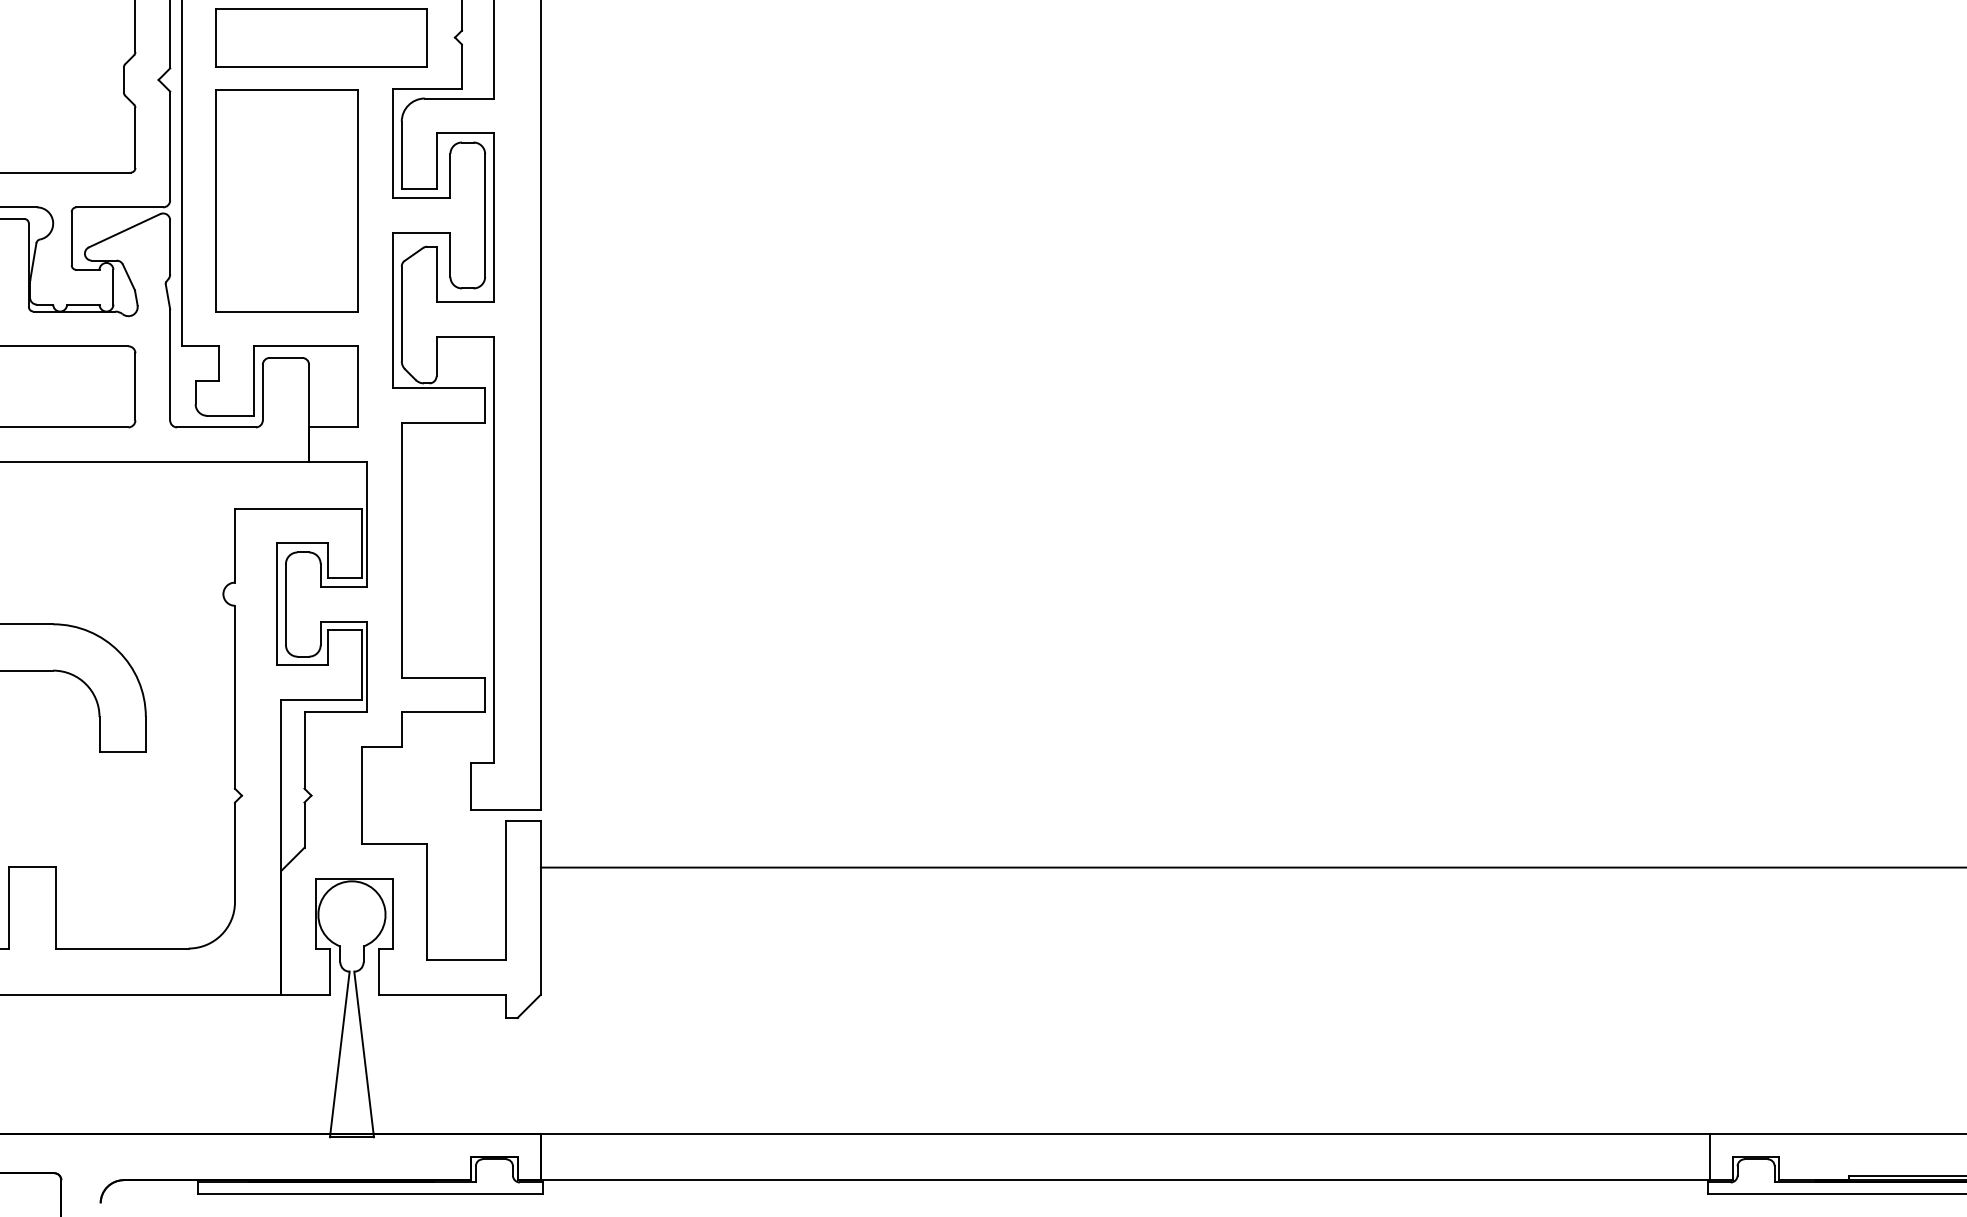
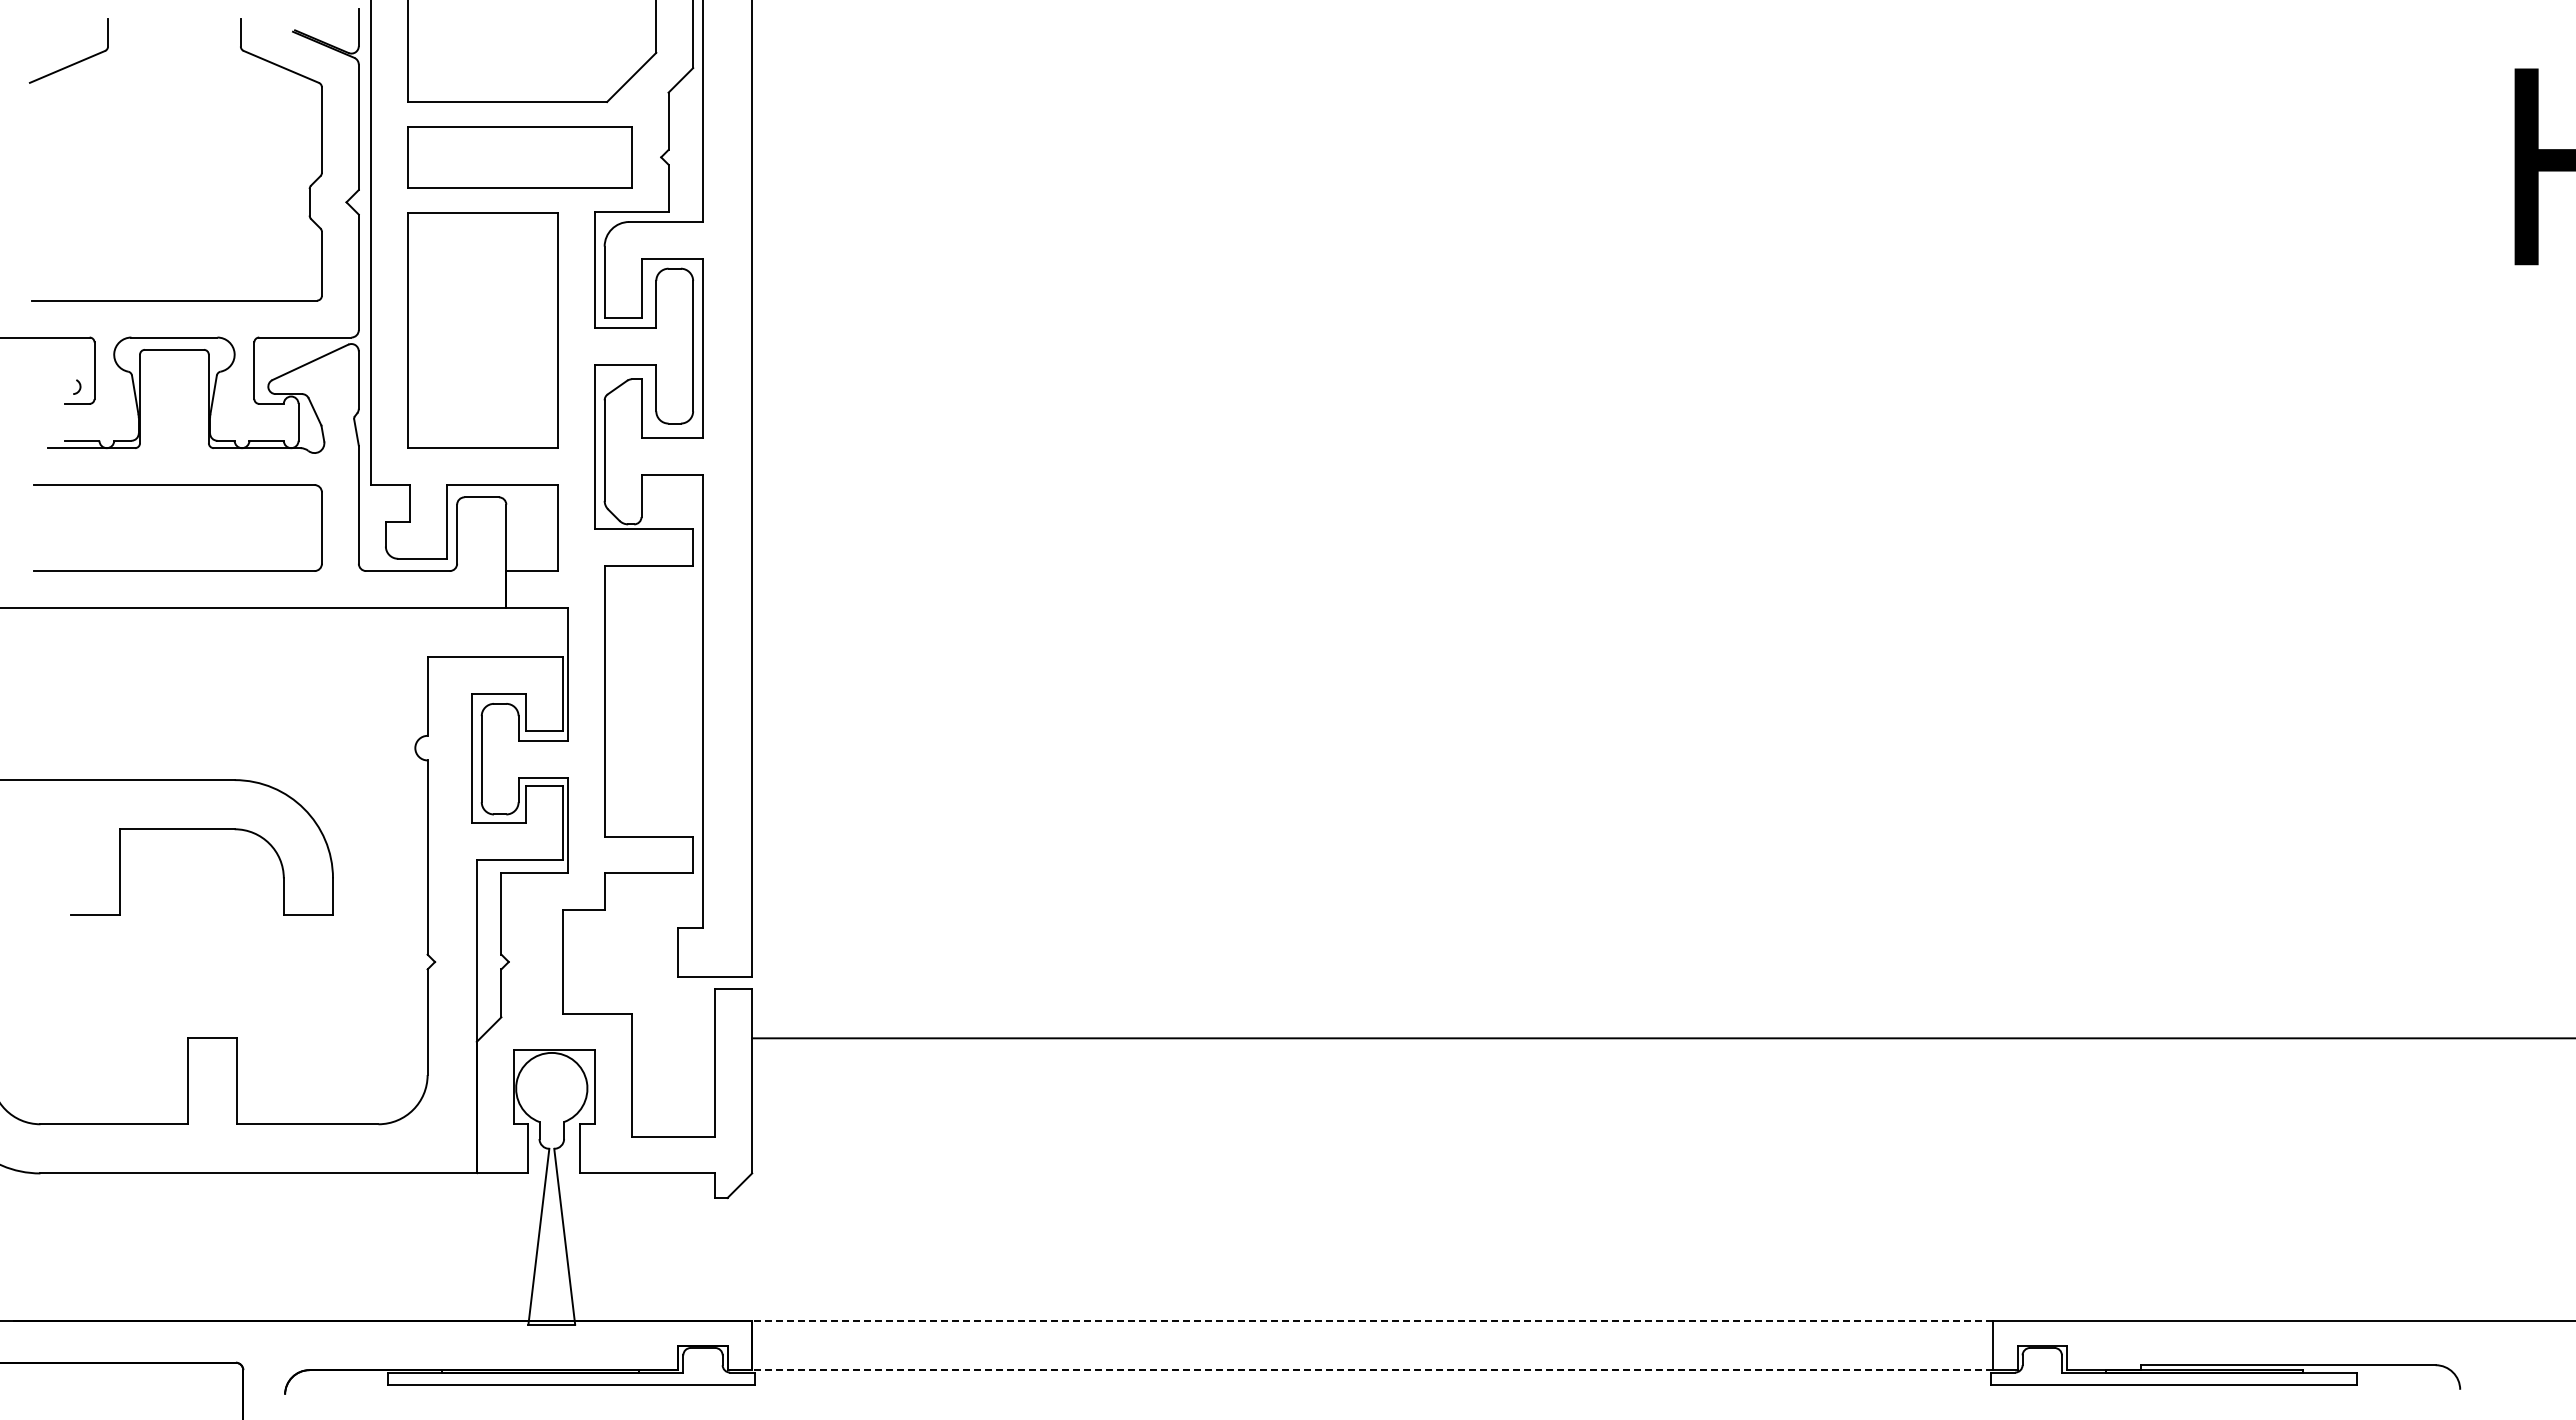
line: (1125, 1133) -> (1372, 1320), solid -> dashed
line: (1125, 1180) -> (1372, 1370), solid -> dashed

